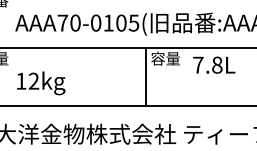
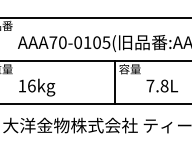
text: (214, 64) -> (162, 85), moved
text: (33, 80) -> (31, 85), 12kg -> 16kg

